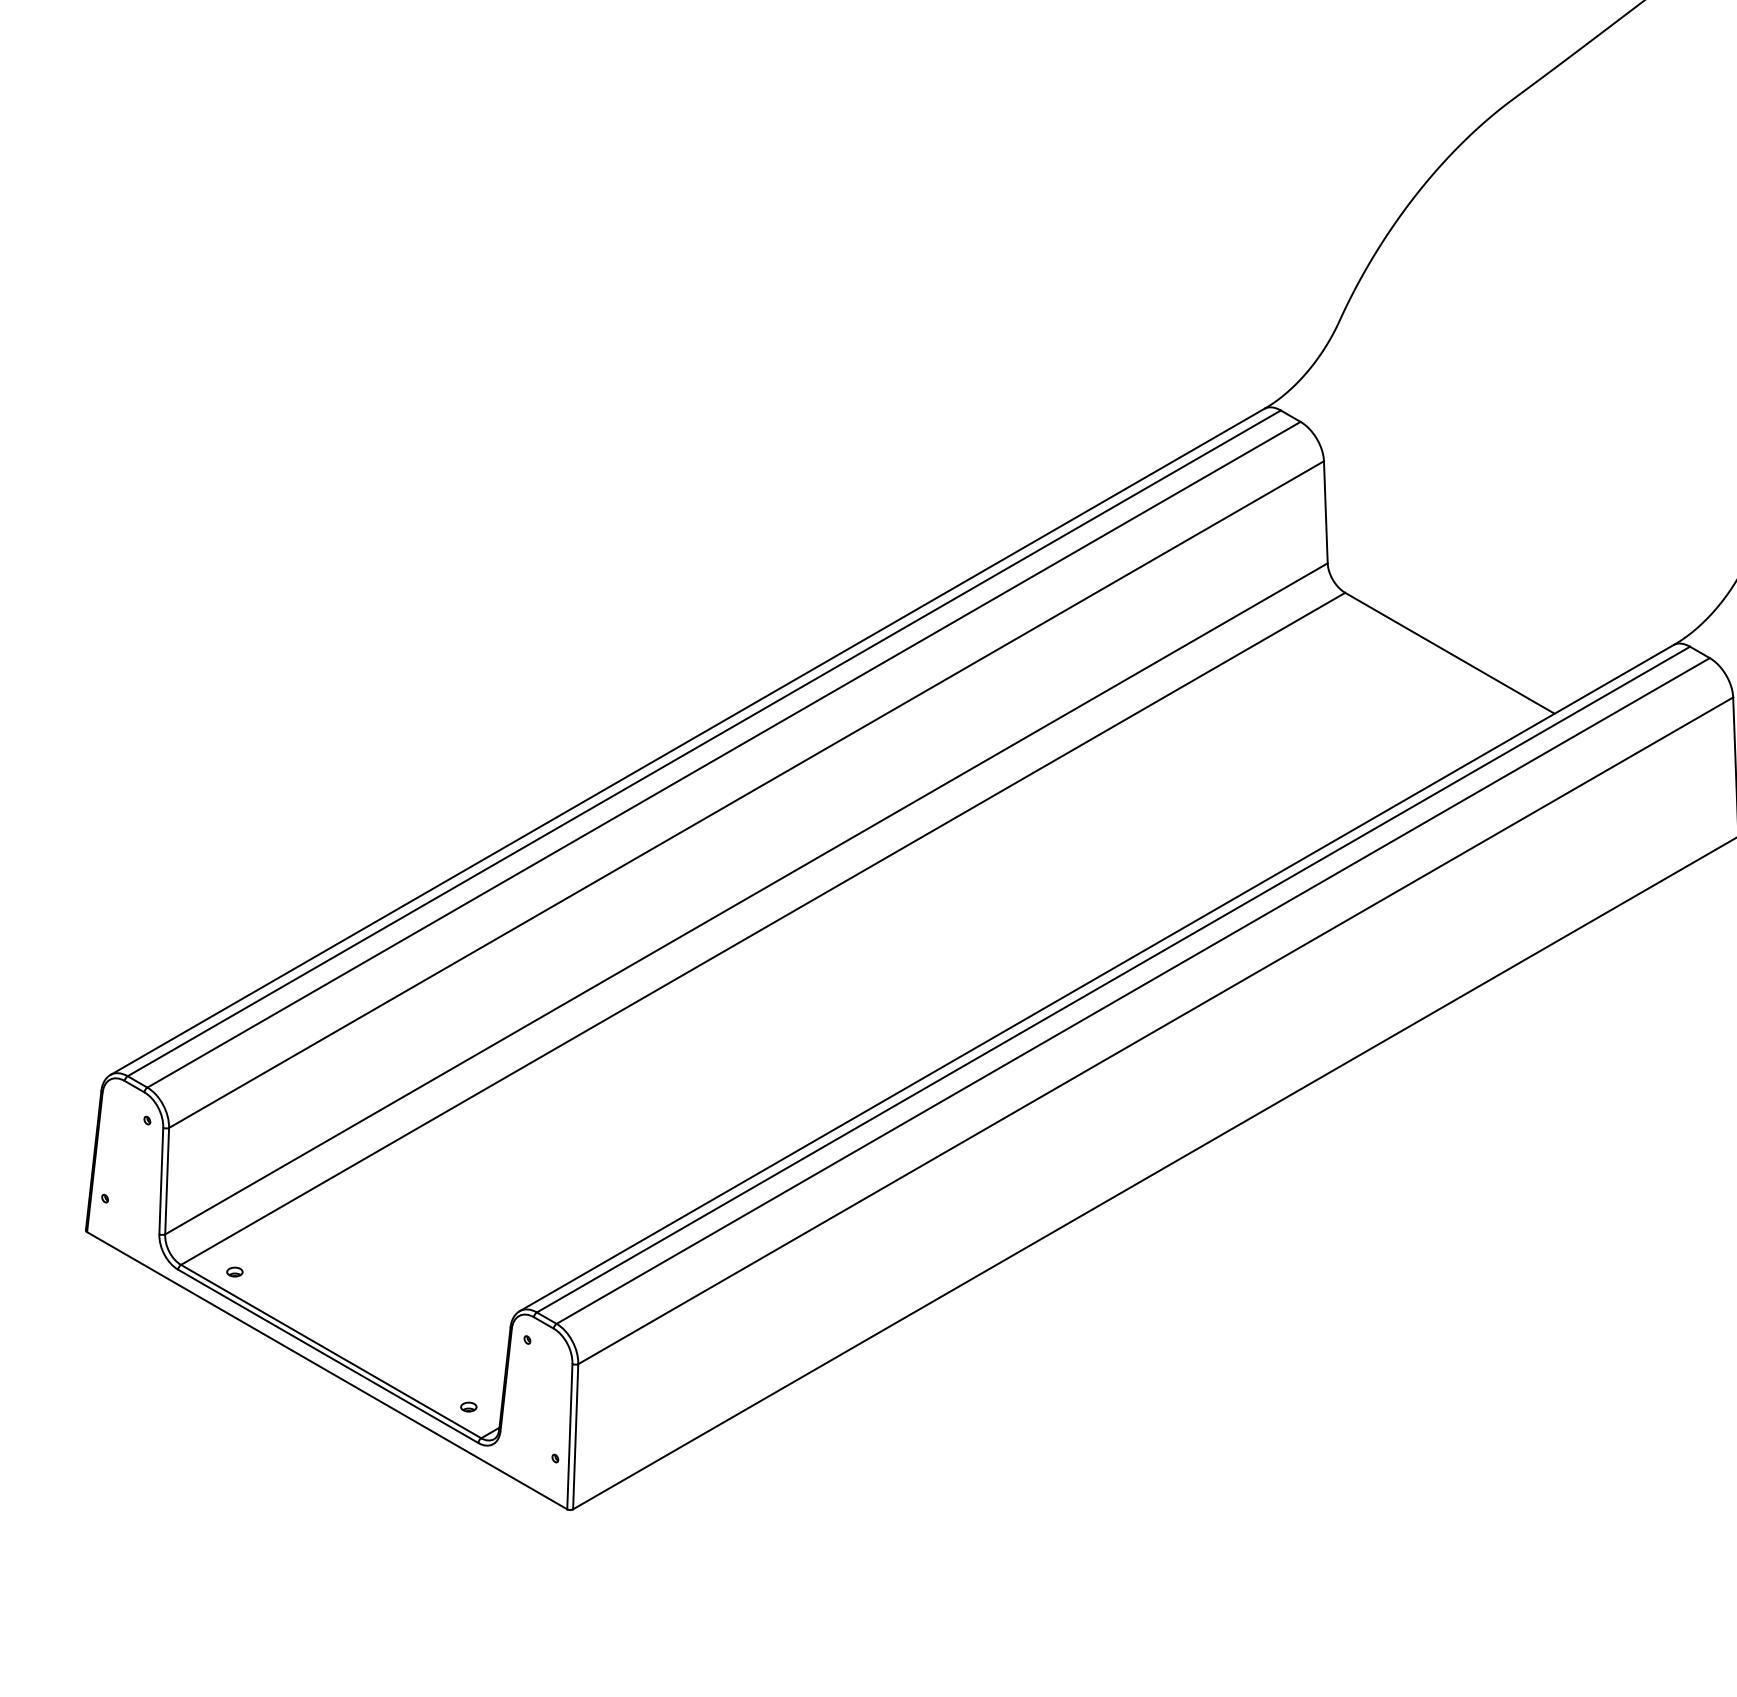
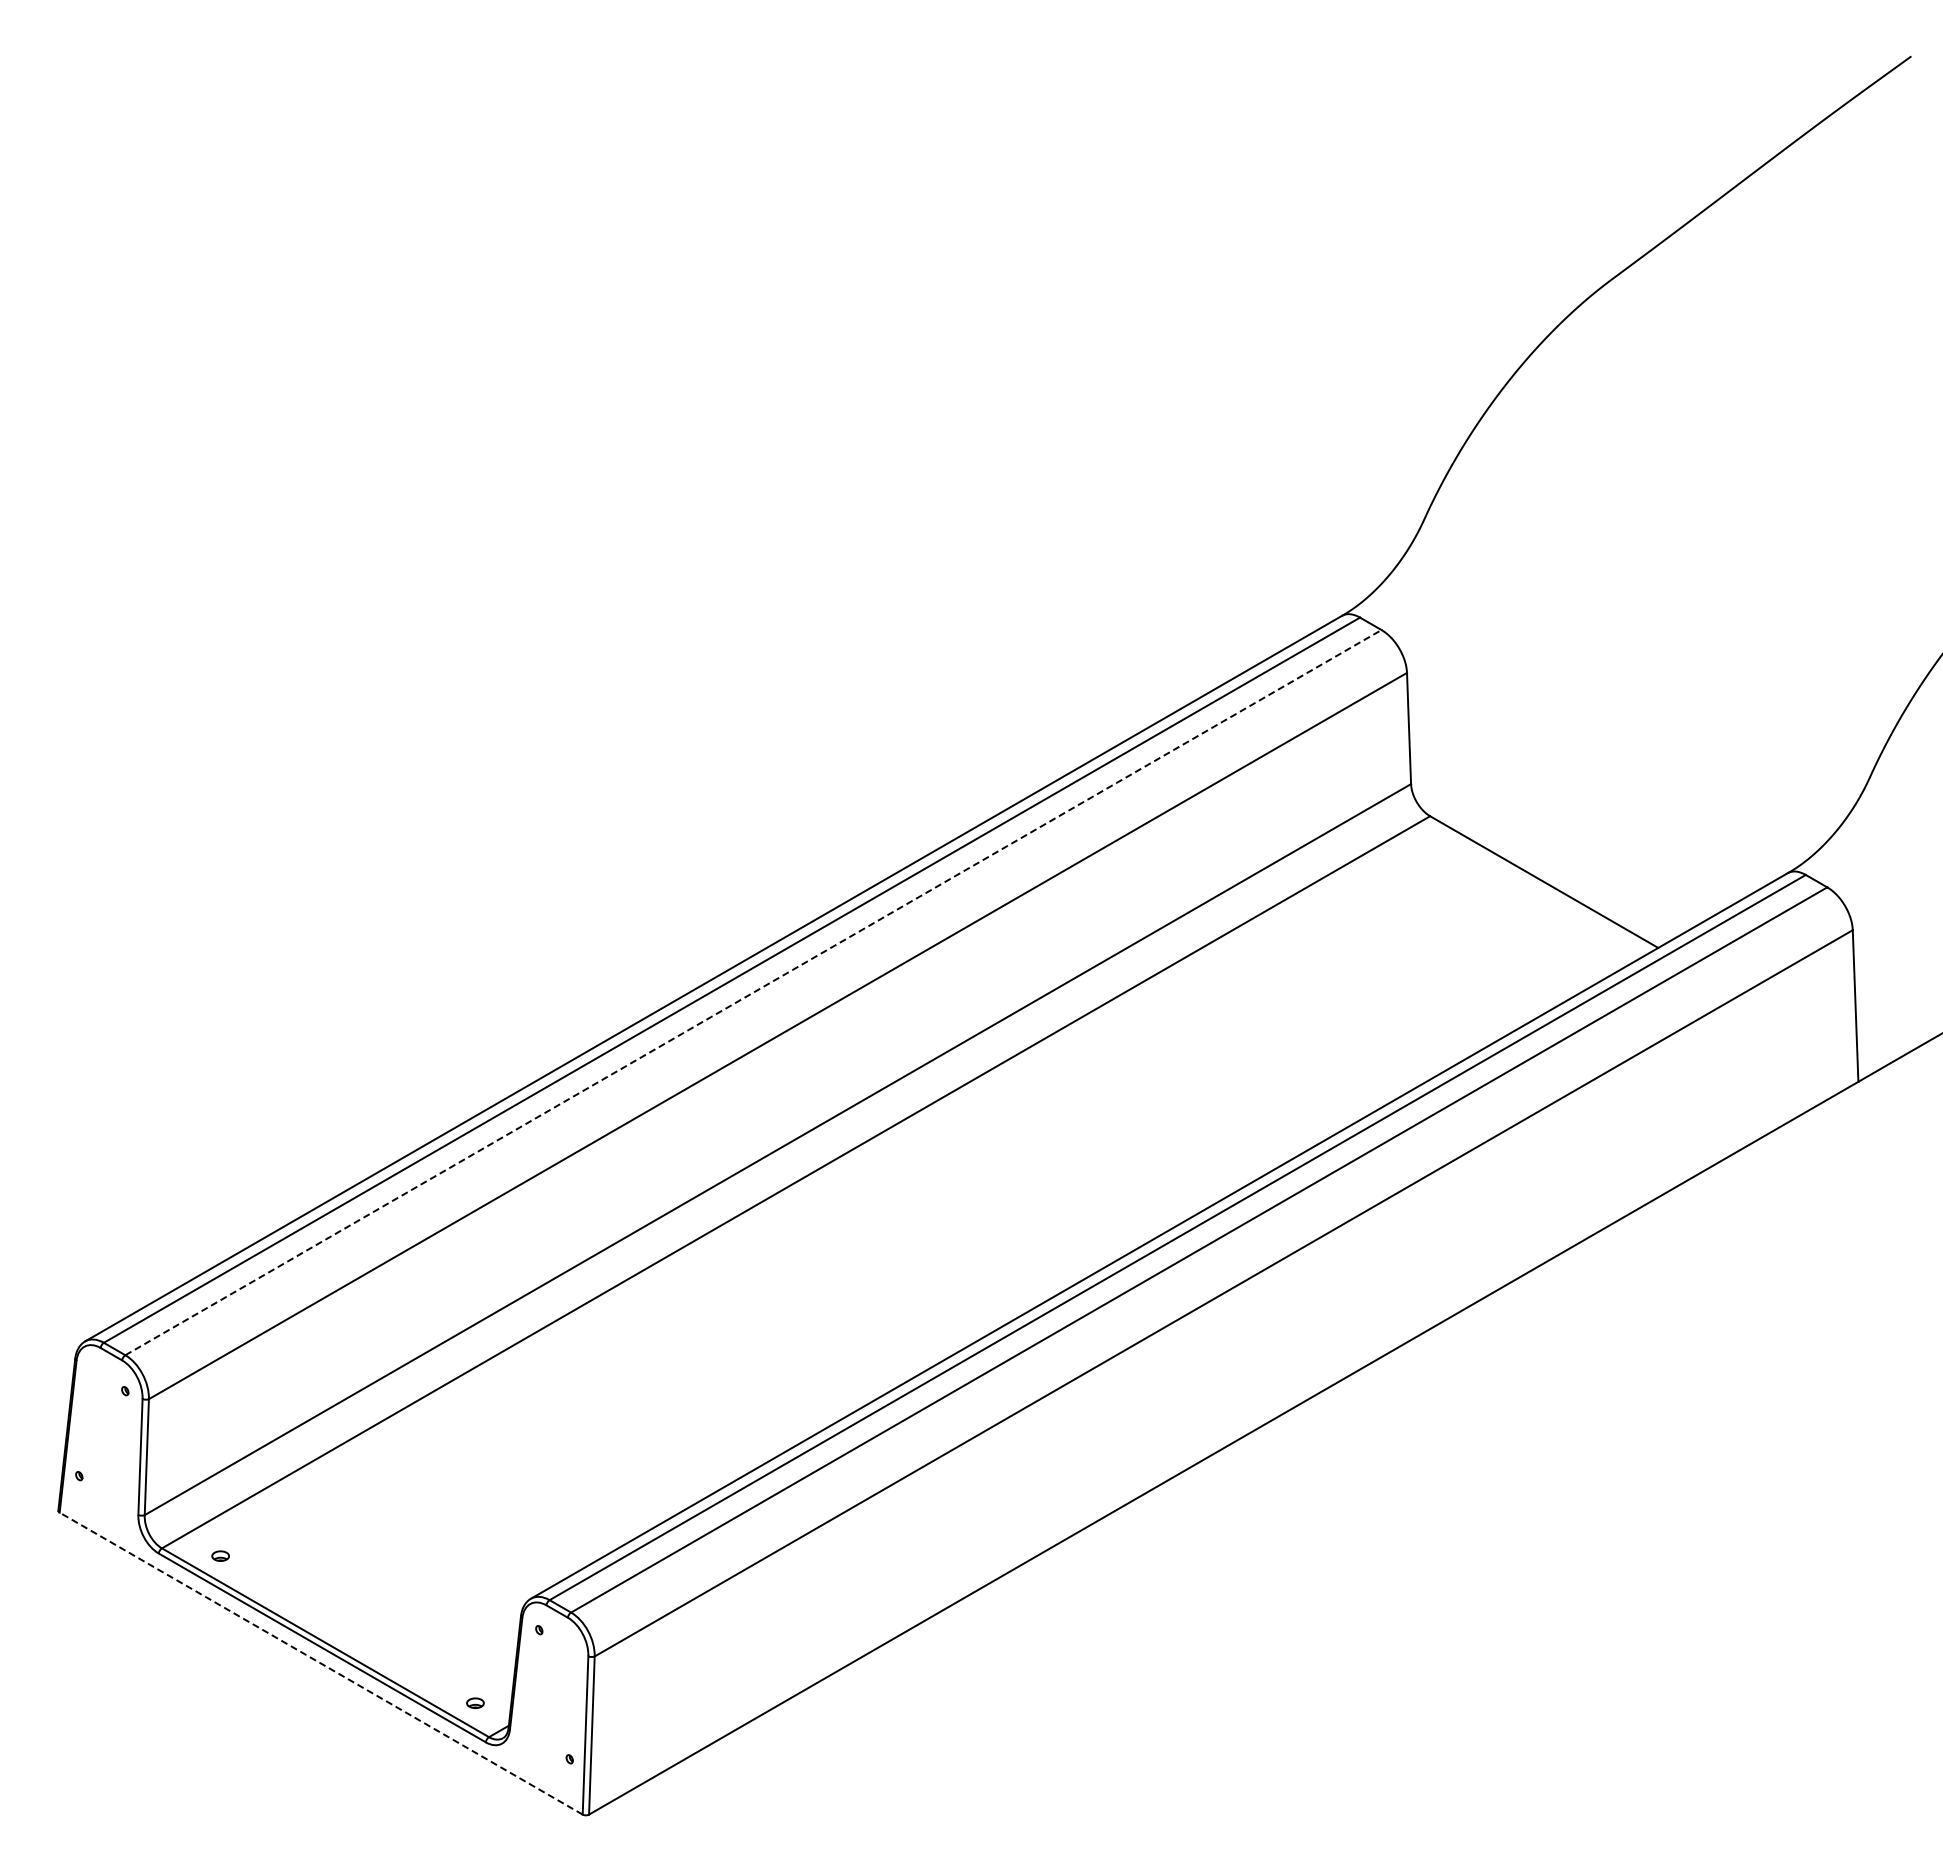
line: (724, 754) -> (753, 992), solid -> dashed
line: (327, 1370) -> (321, 1663), solid -> dashed

